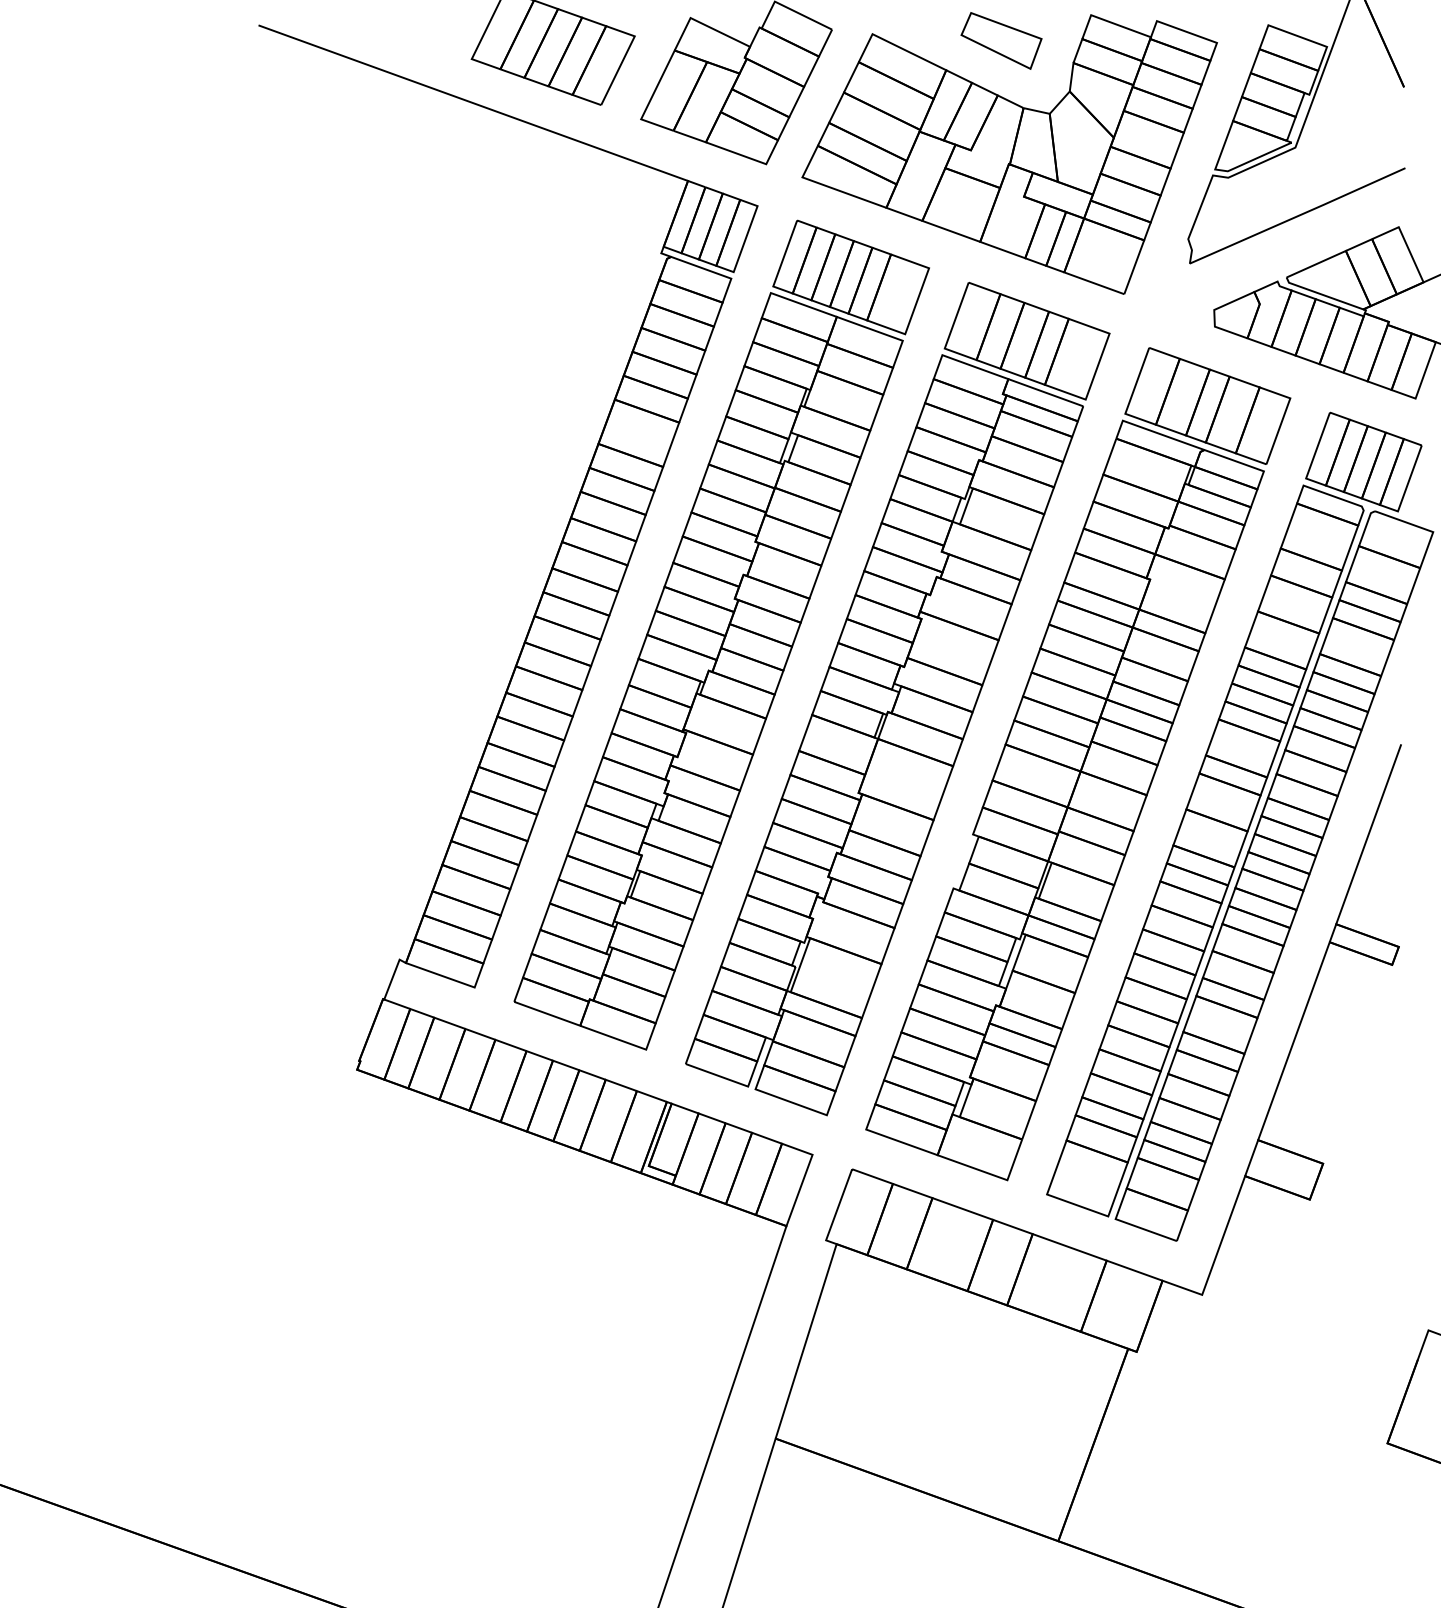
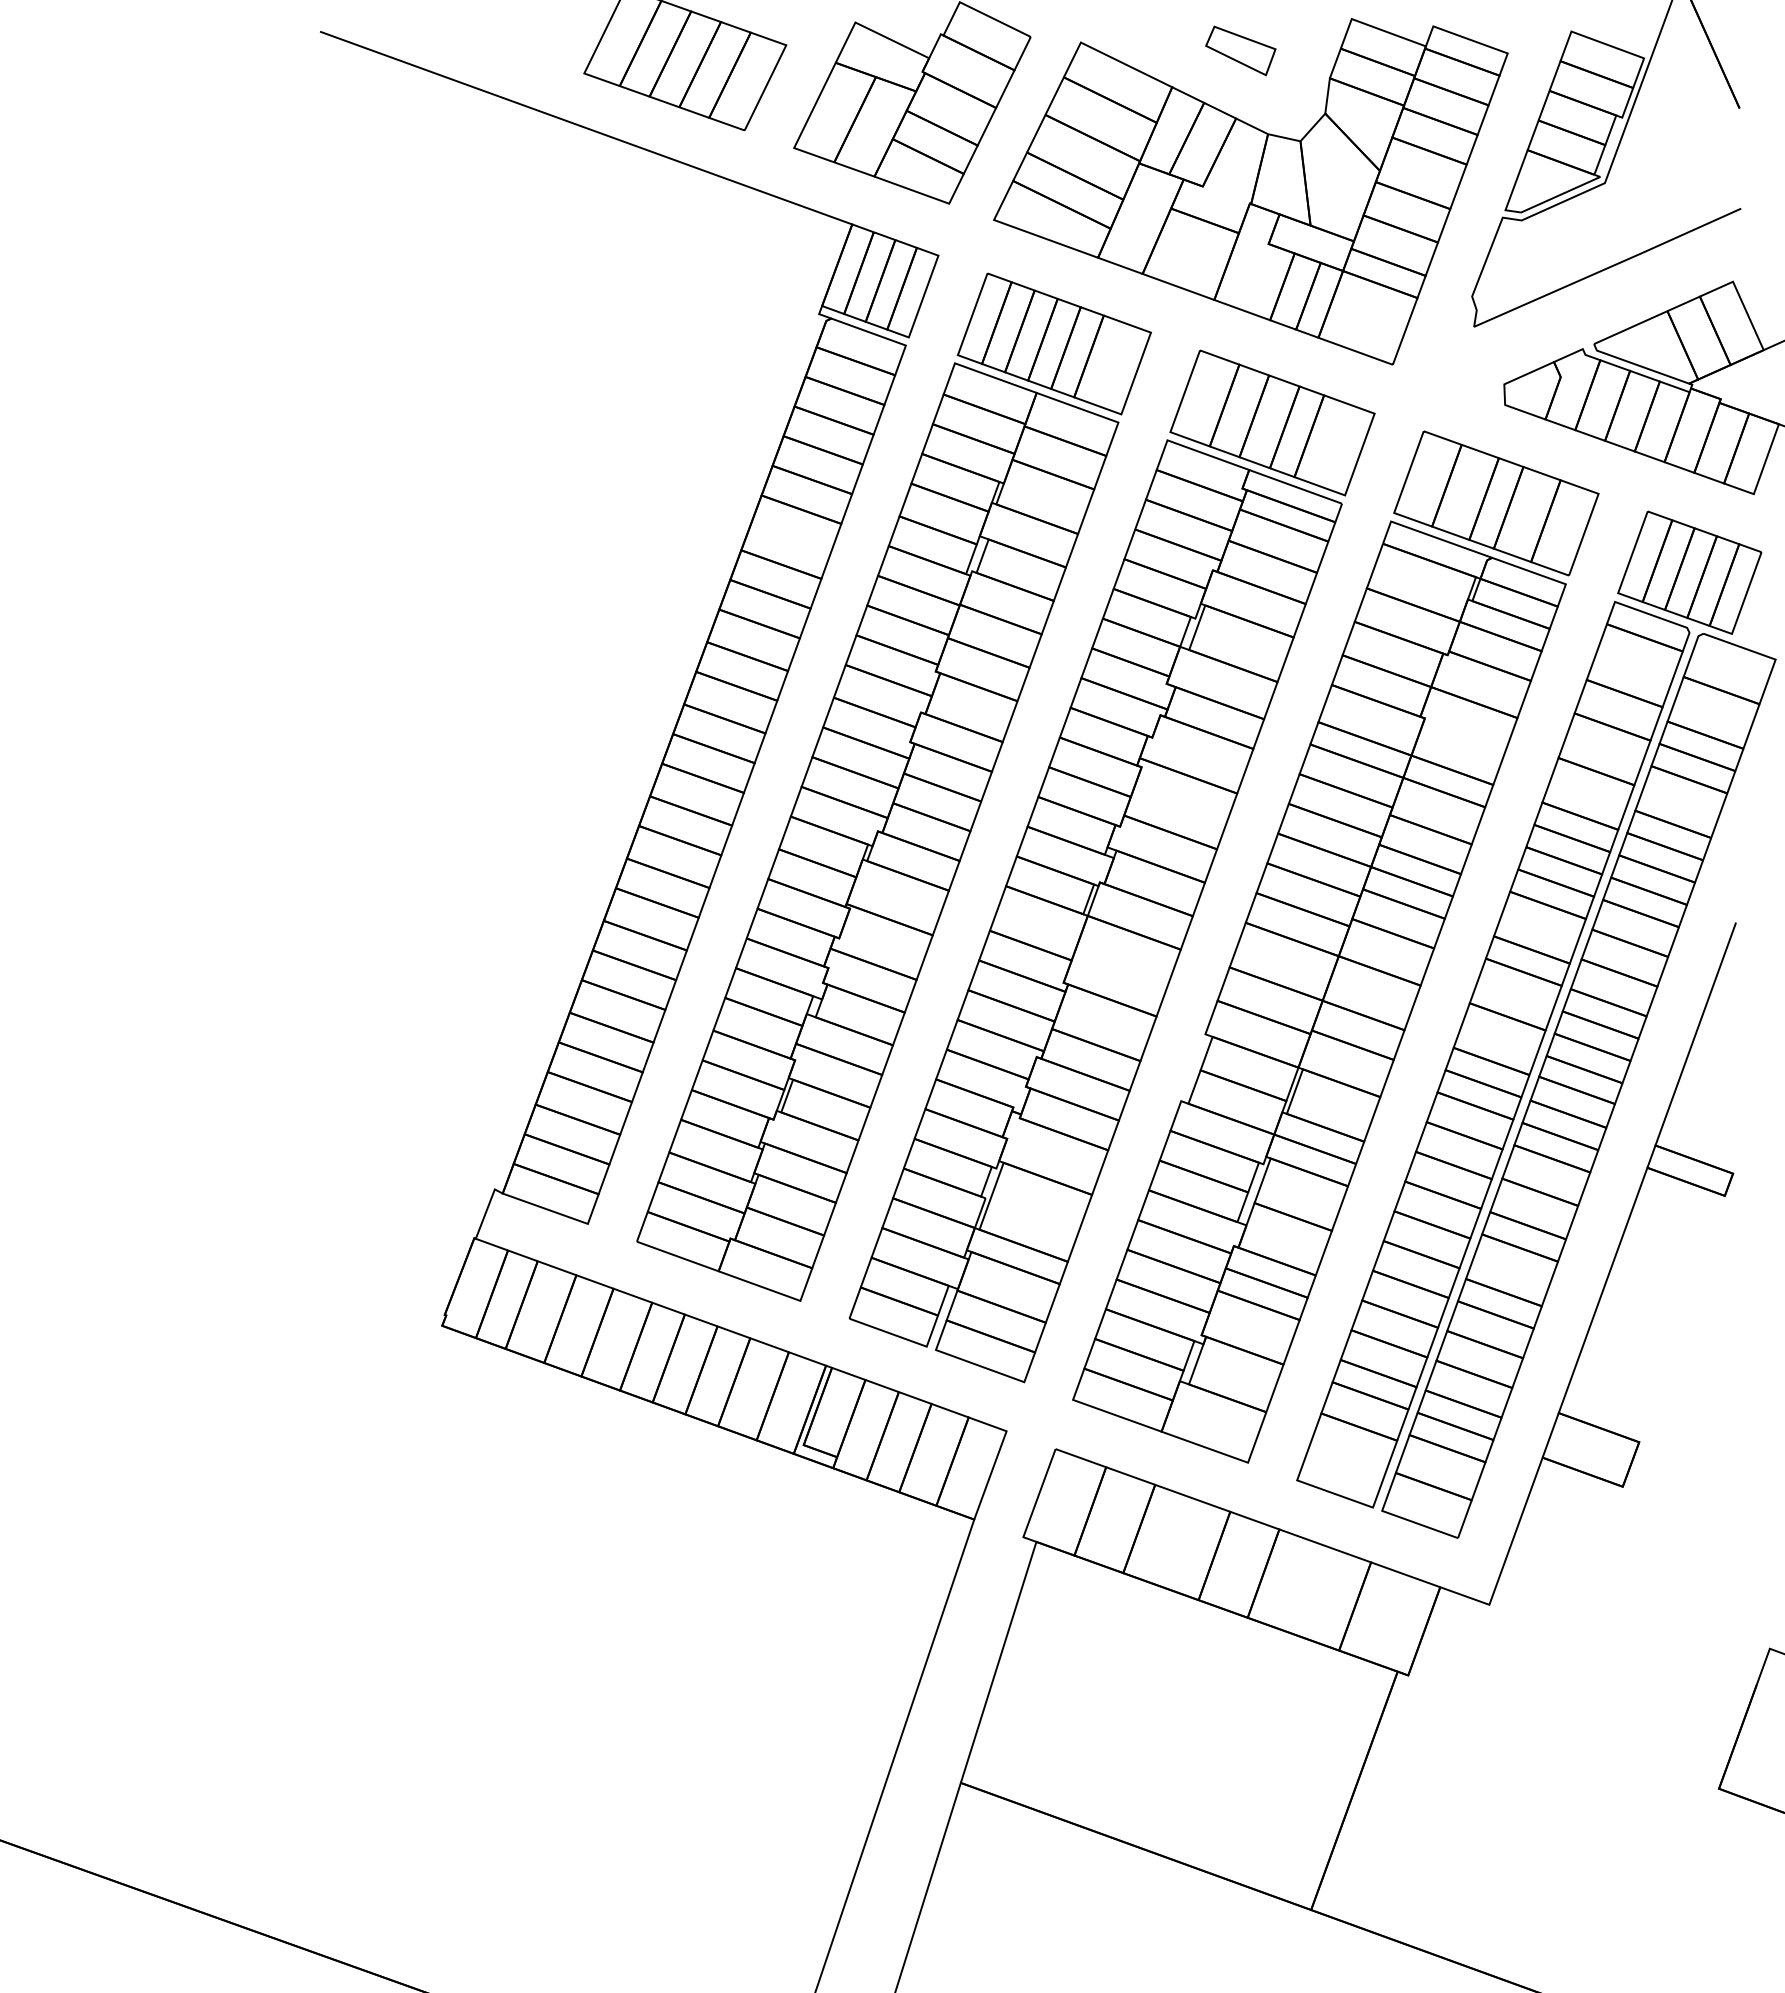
part: (1001, 40) -> (1240, 50), size x0.7

